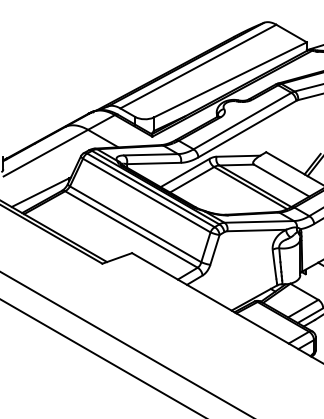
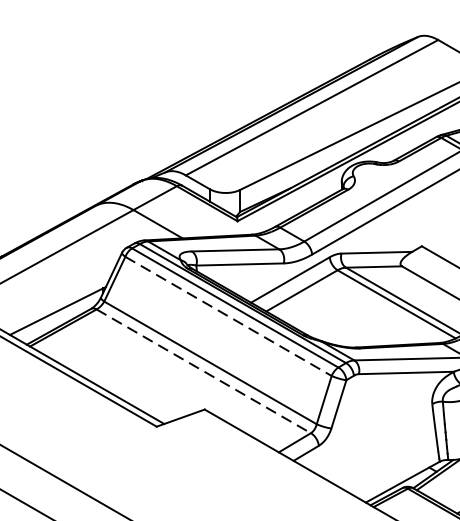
line: (146, 195) -> (228, 316), solid -> dashed
line: (131, 229) -> (203, 371), solid -> dashed

